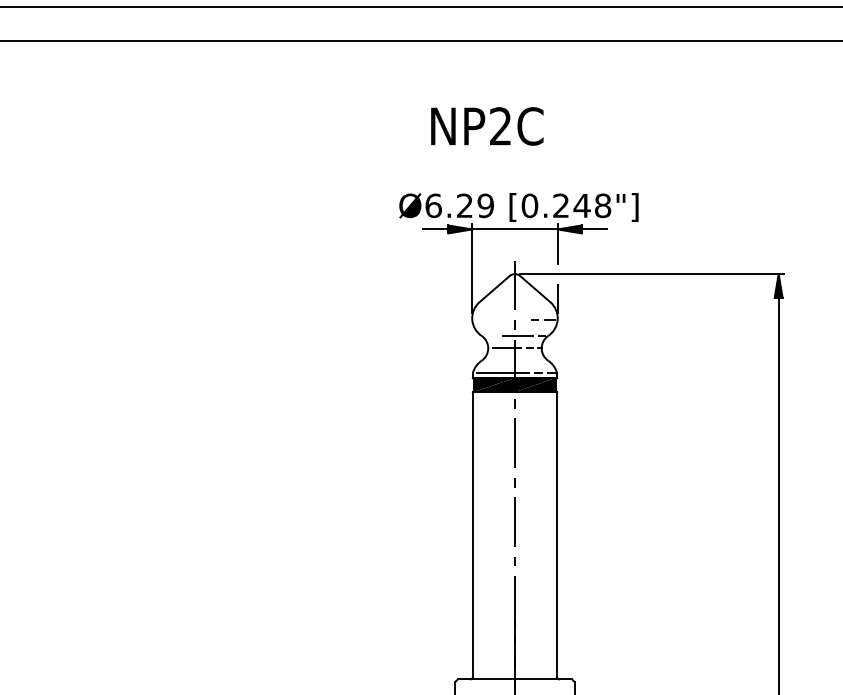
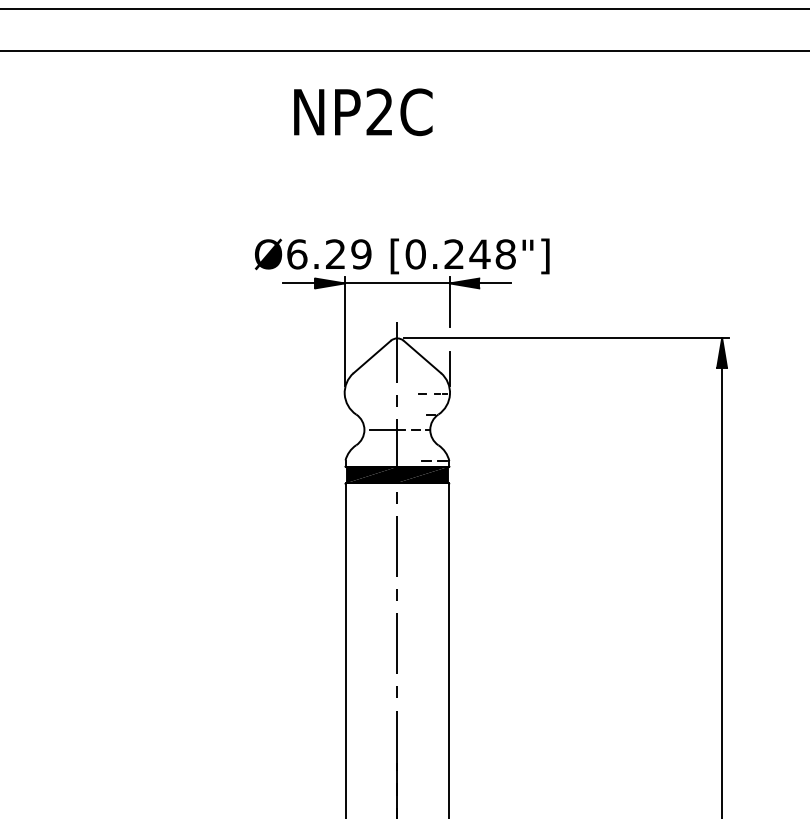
text: (487, 126) -> (363, 112), moved
line: (517, 335) -> (400, 414), removed
line: (502, 373) -> (381, 460), removed

